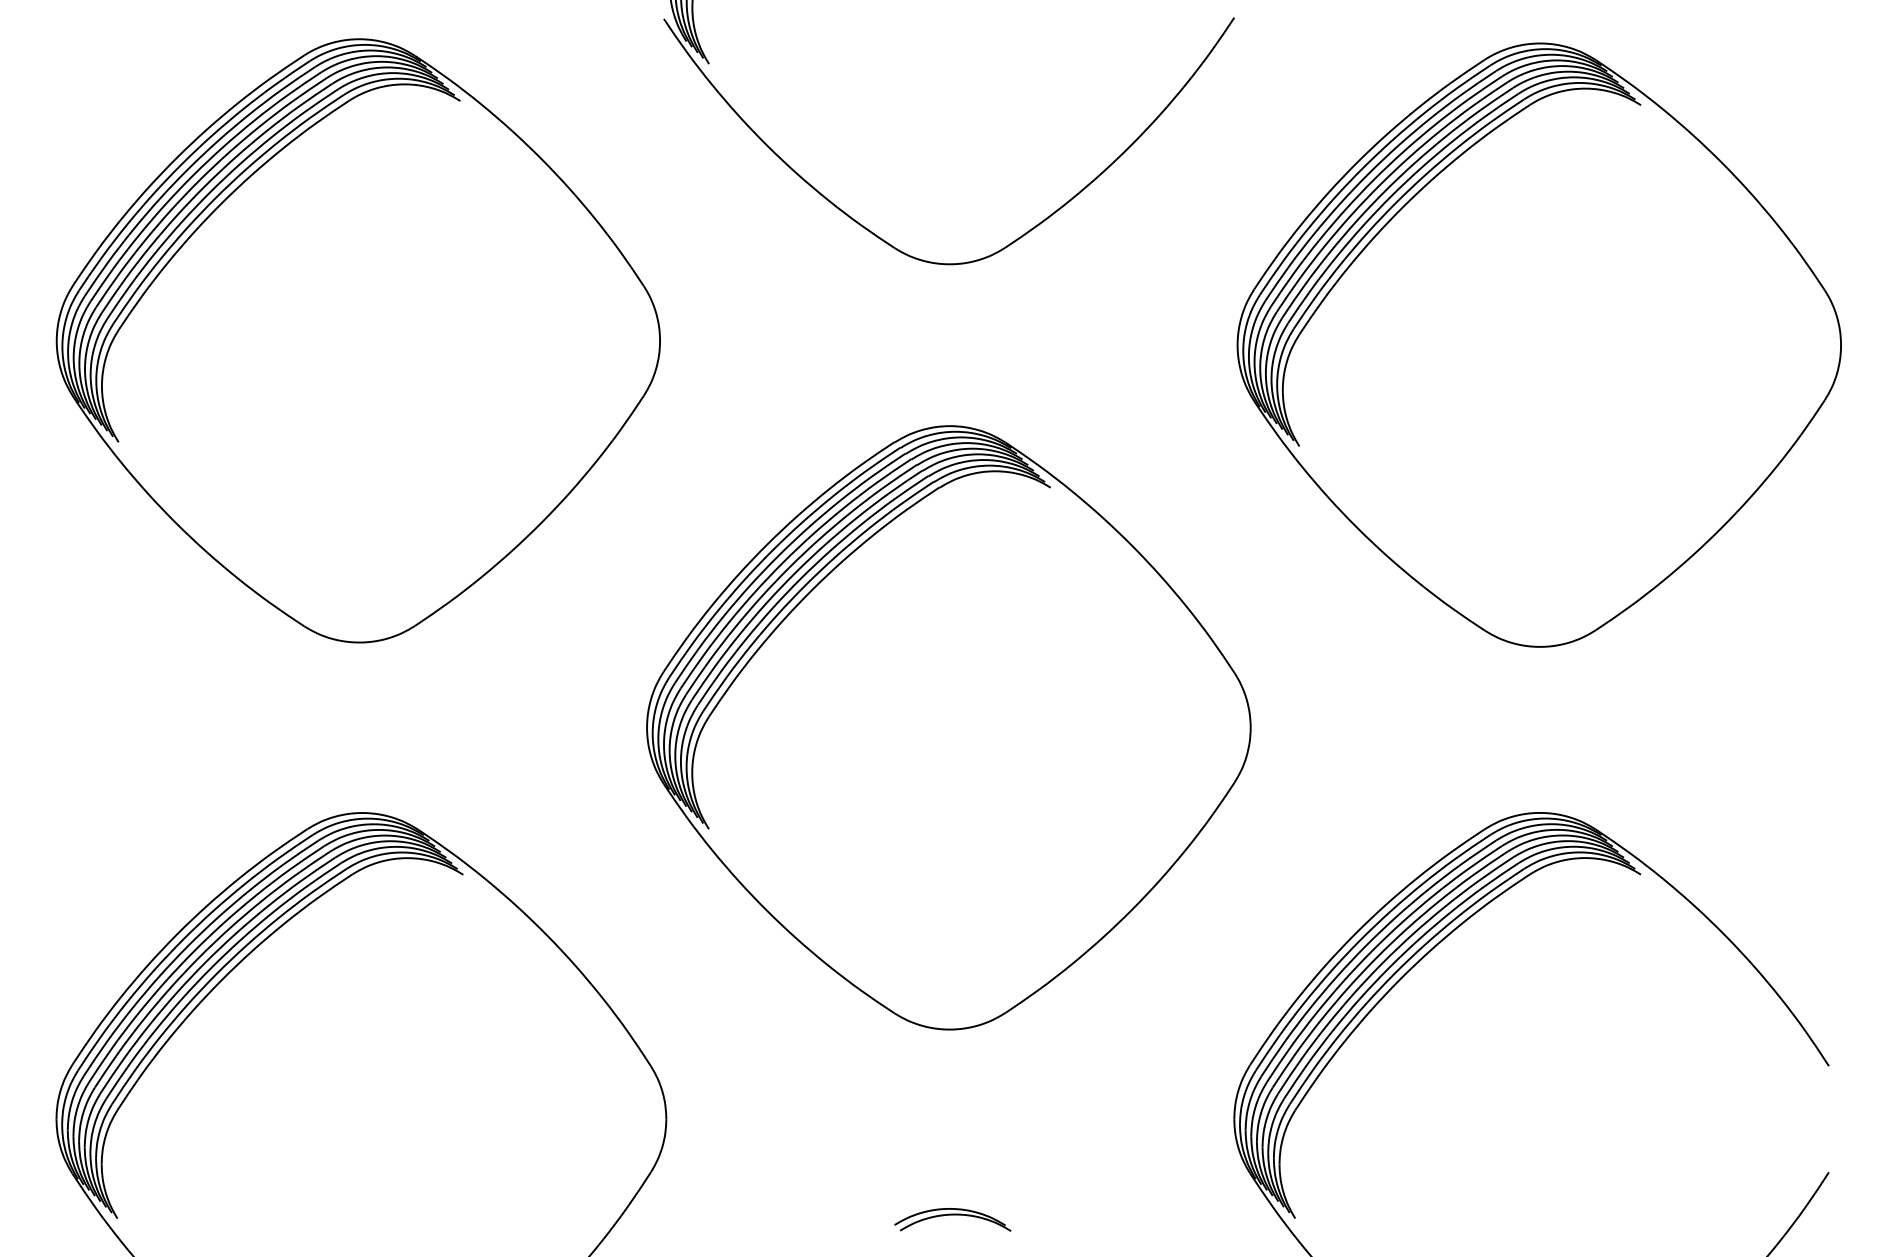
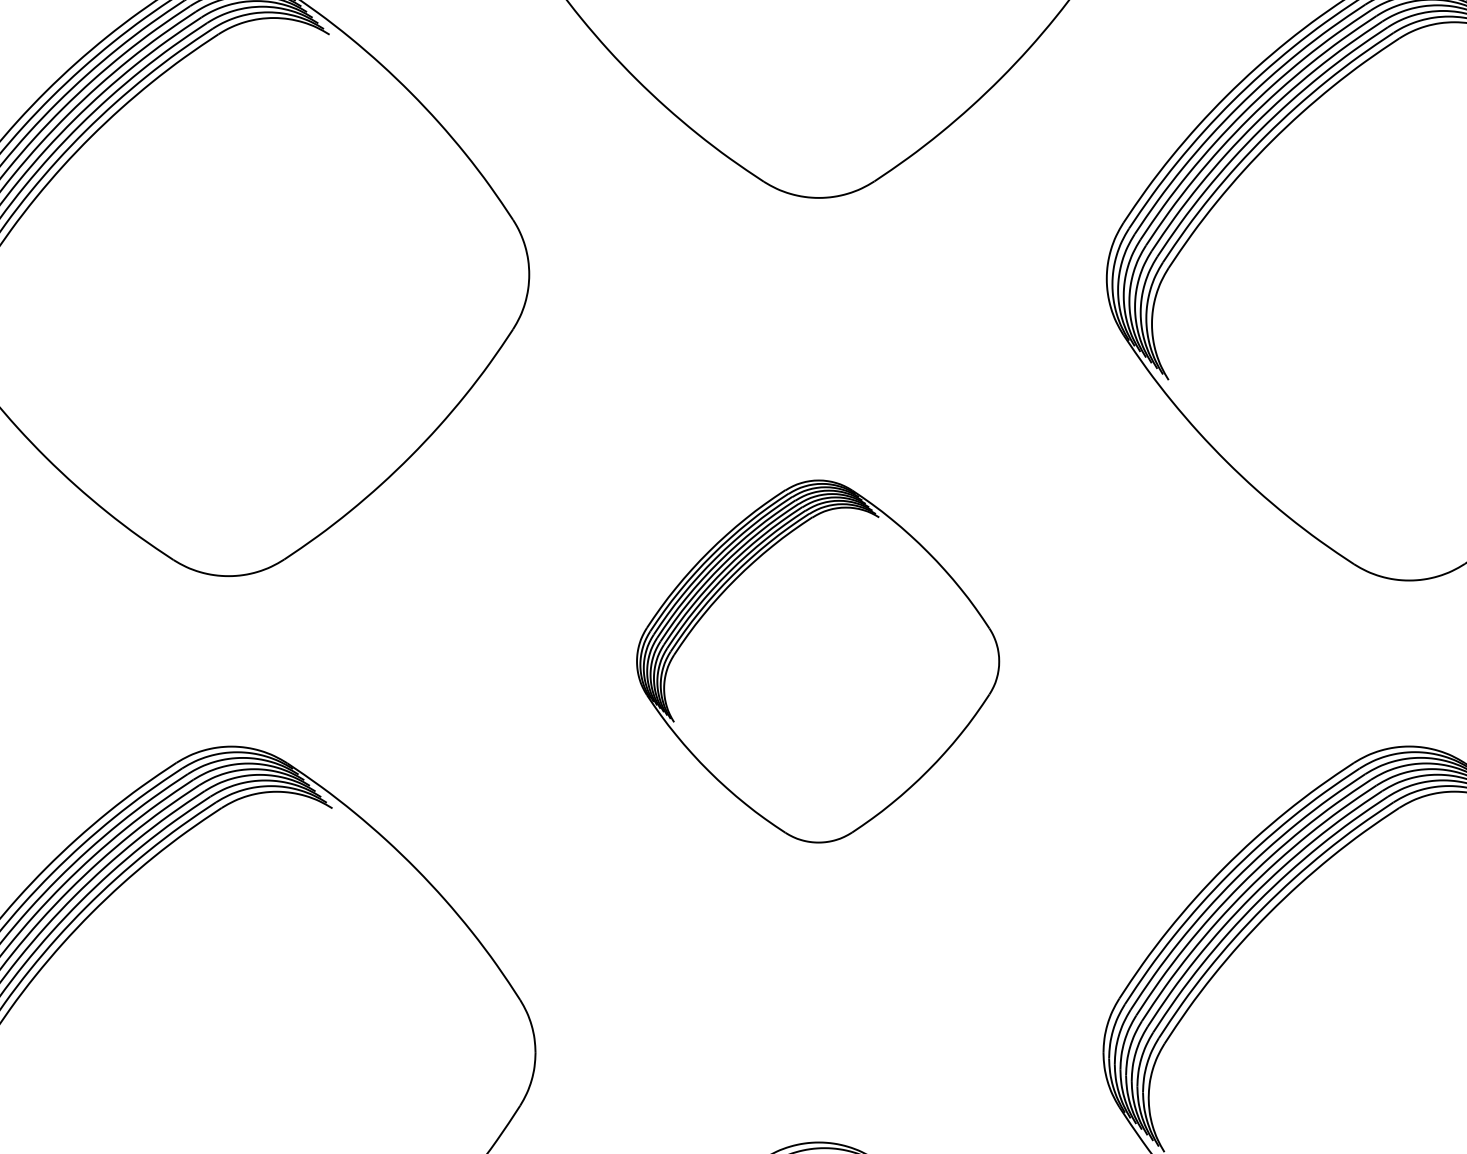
part: (948, 727) -> (817, 661), size x0.6

